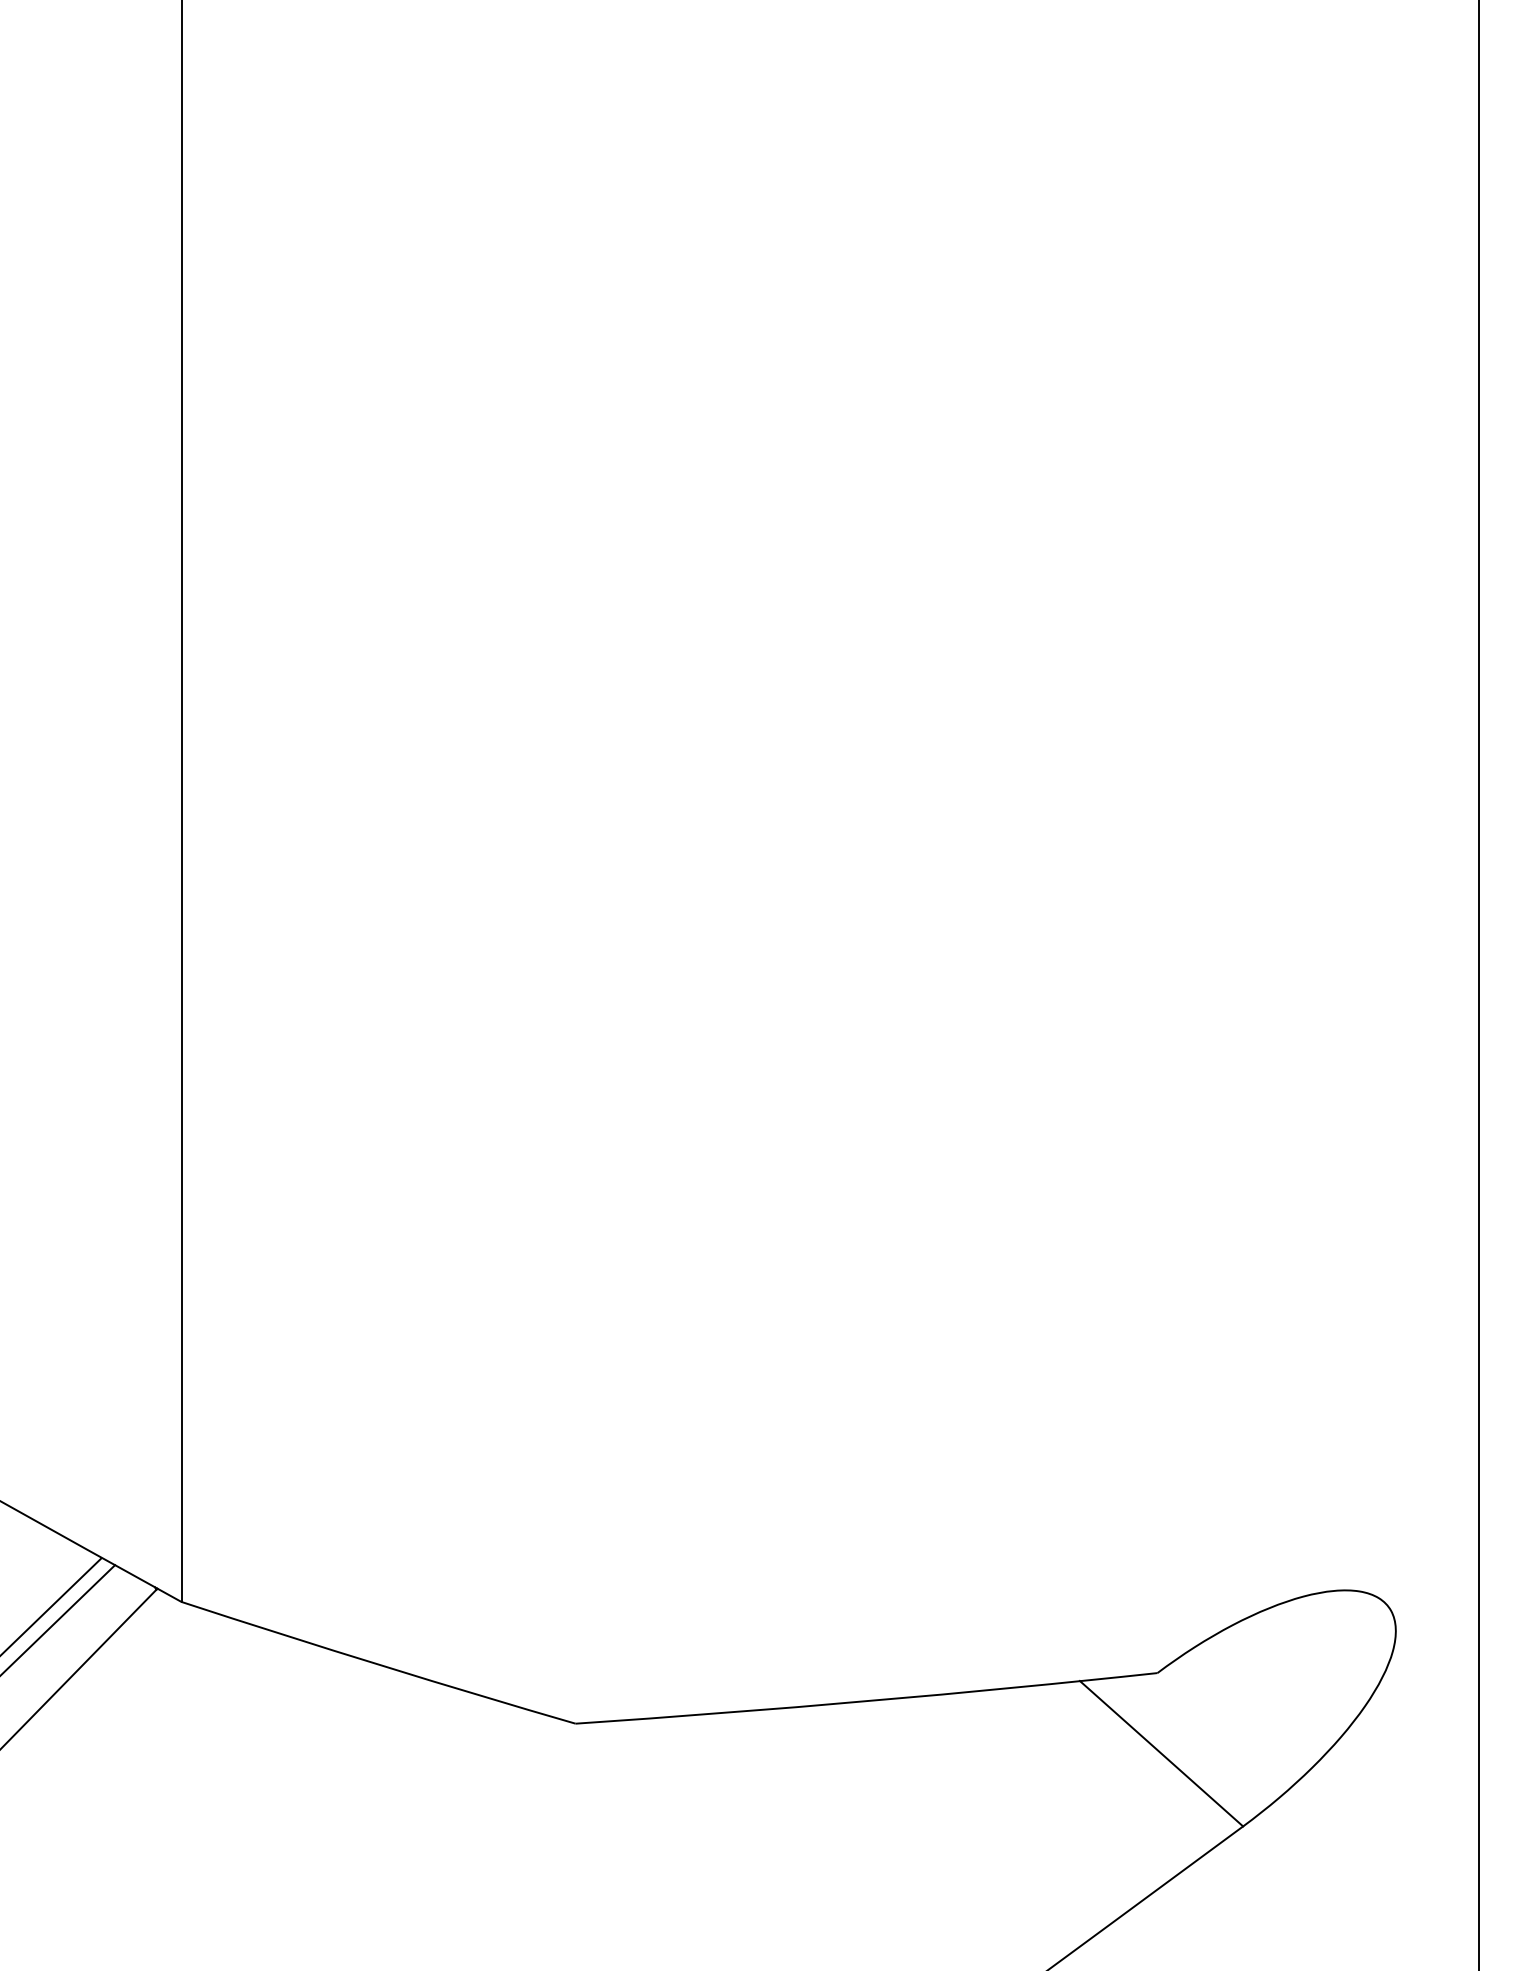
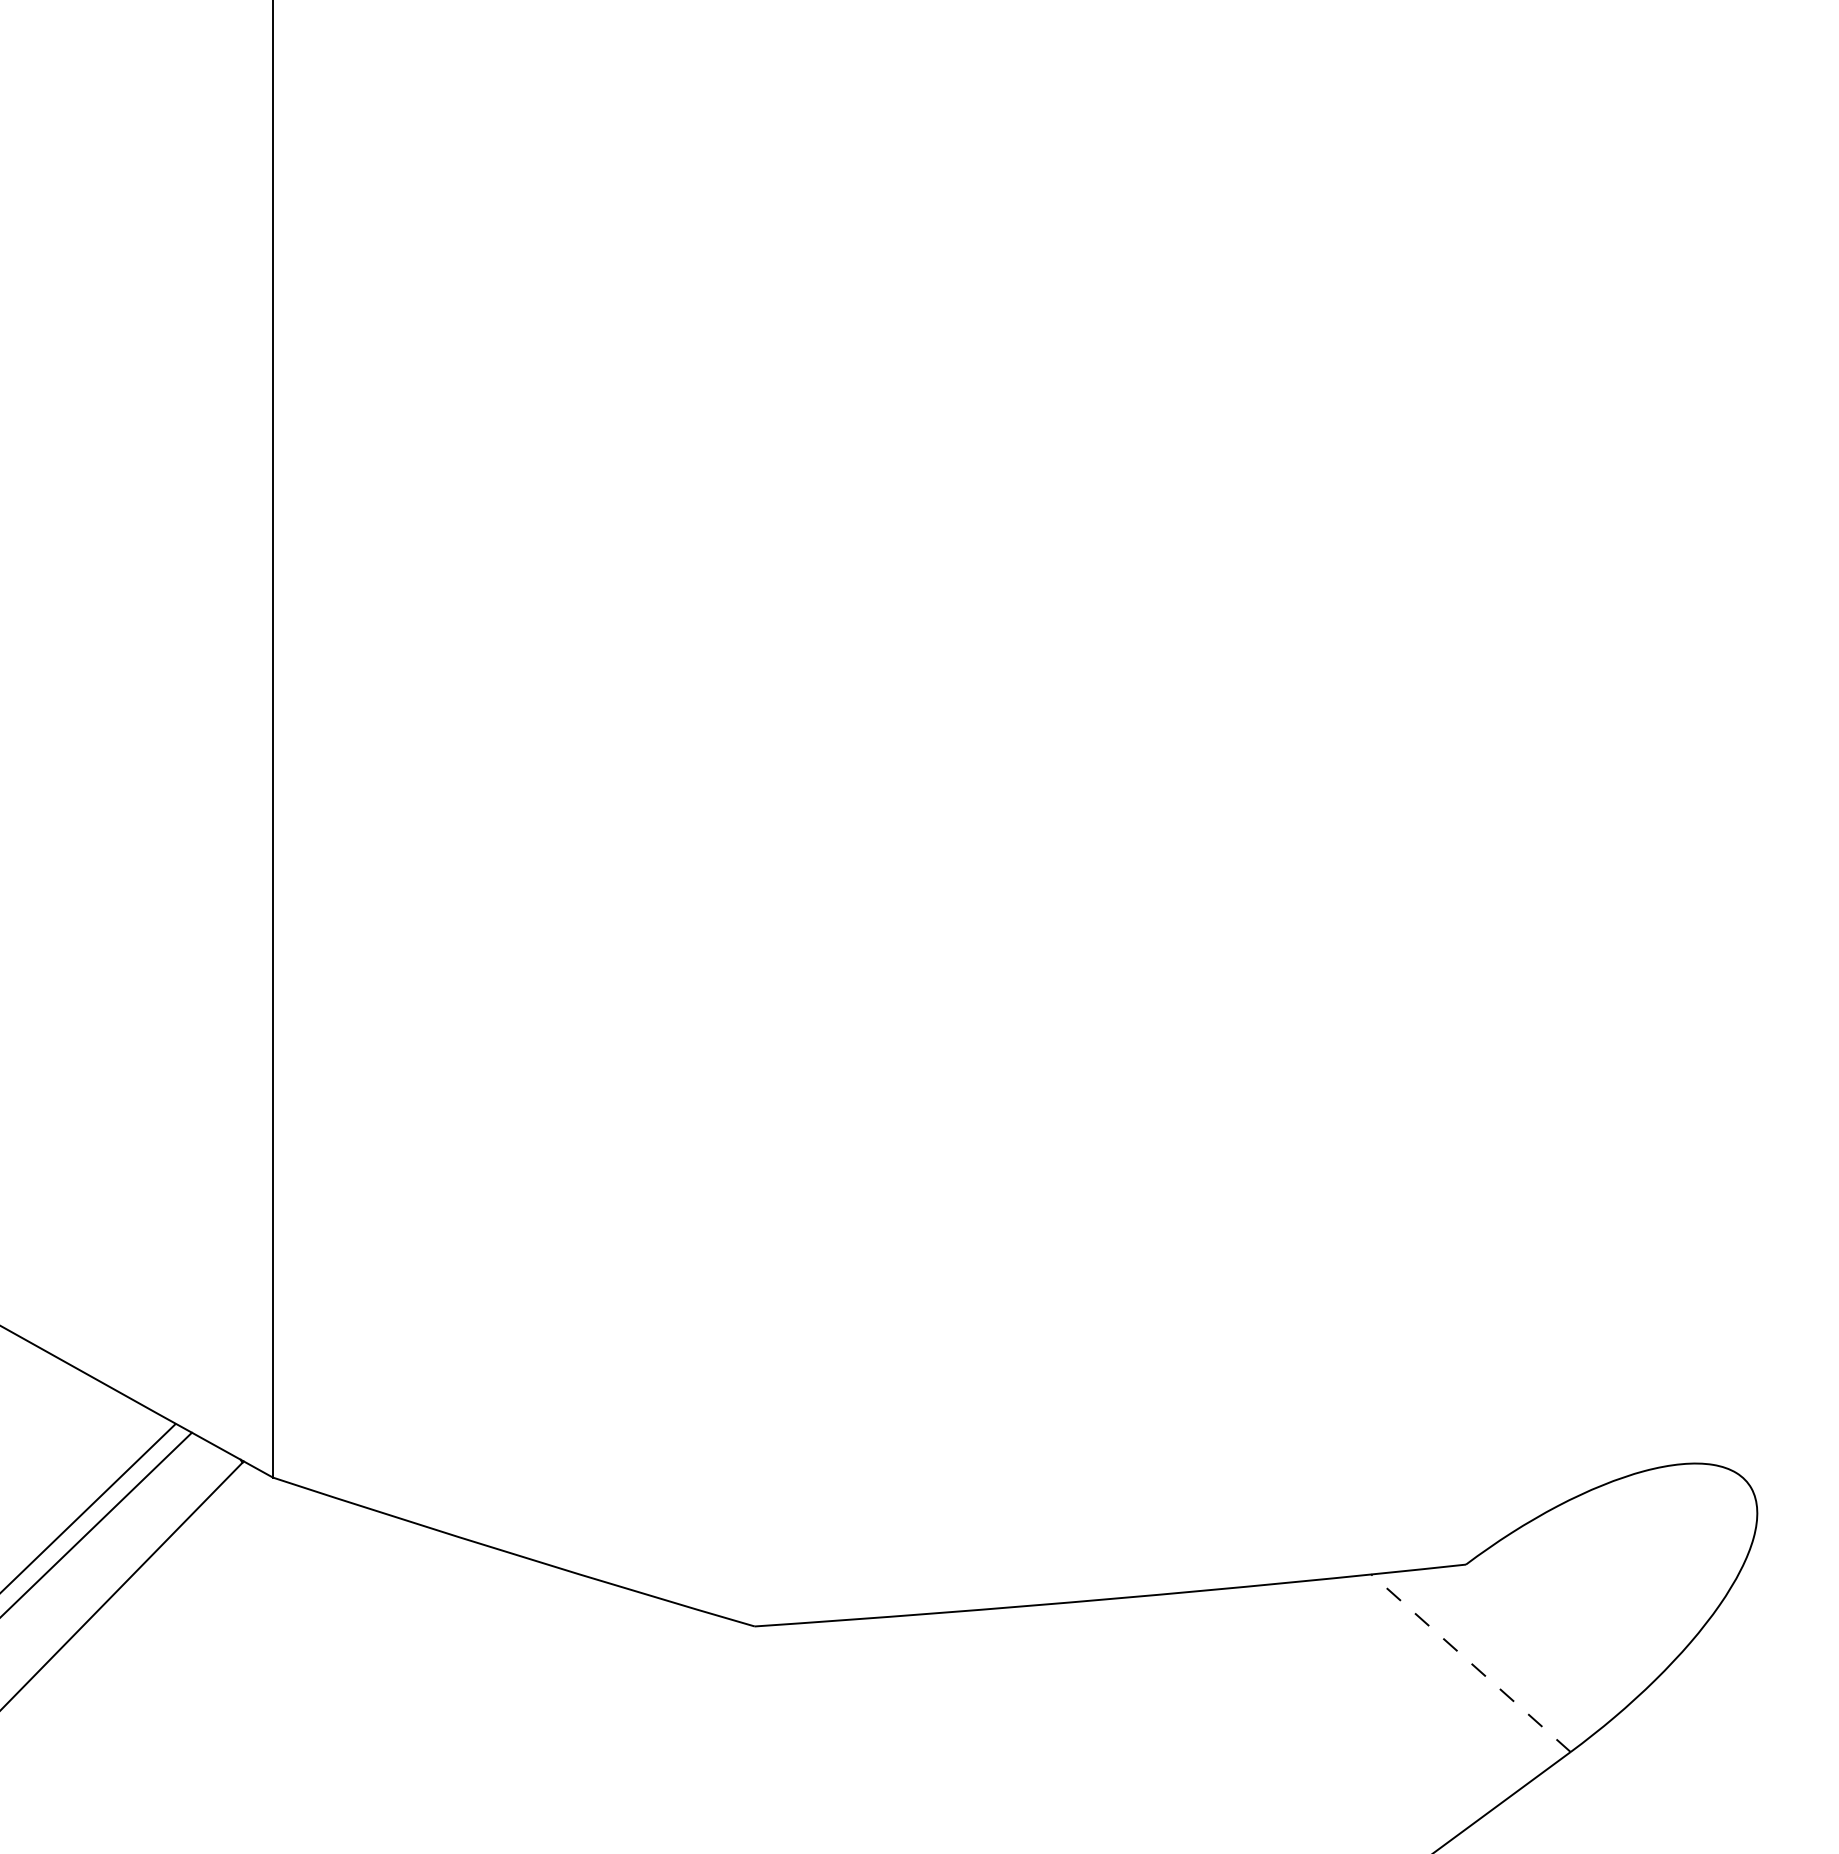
line: (1161, 1753) -> (1470, 1662), solid -> dashed

